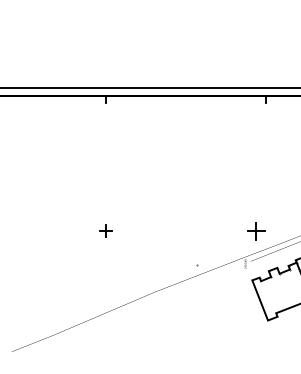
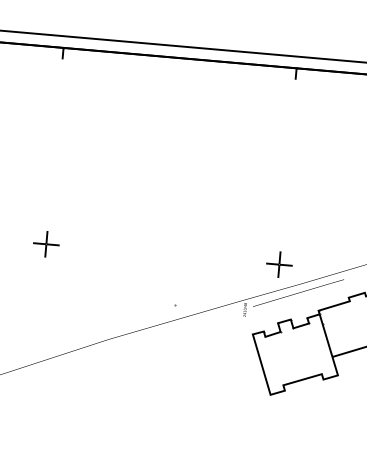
part: (106, 231) -> (46, 244), size x1.43
part: (256, 231) -> (279, 265), moved

